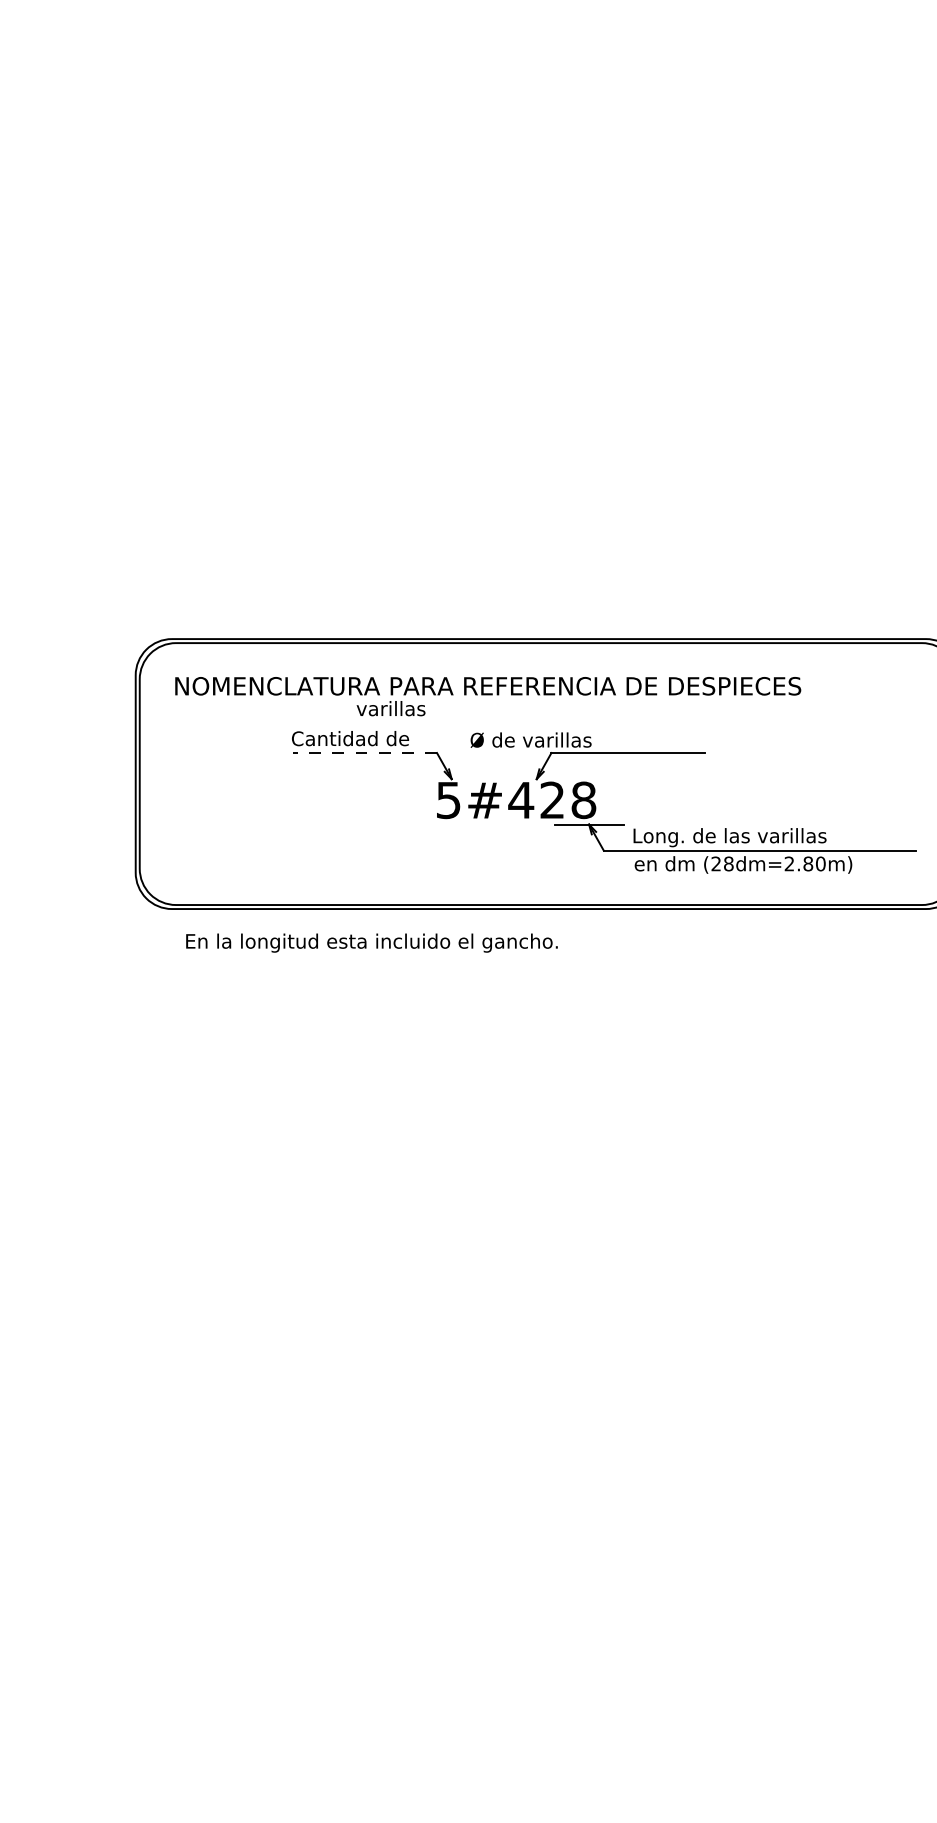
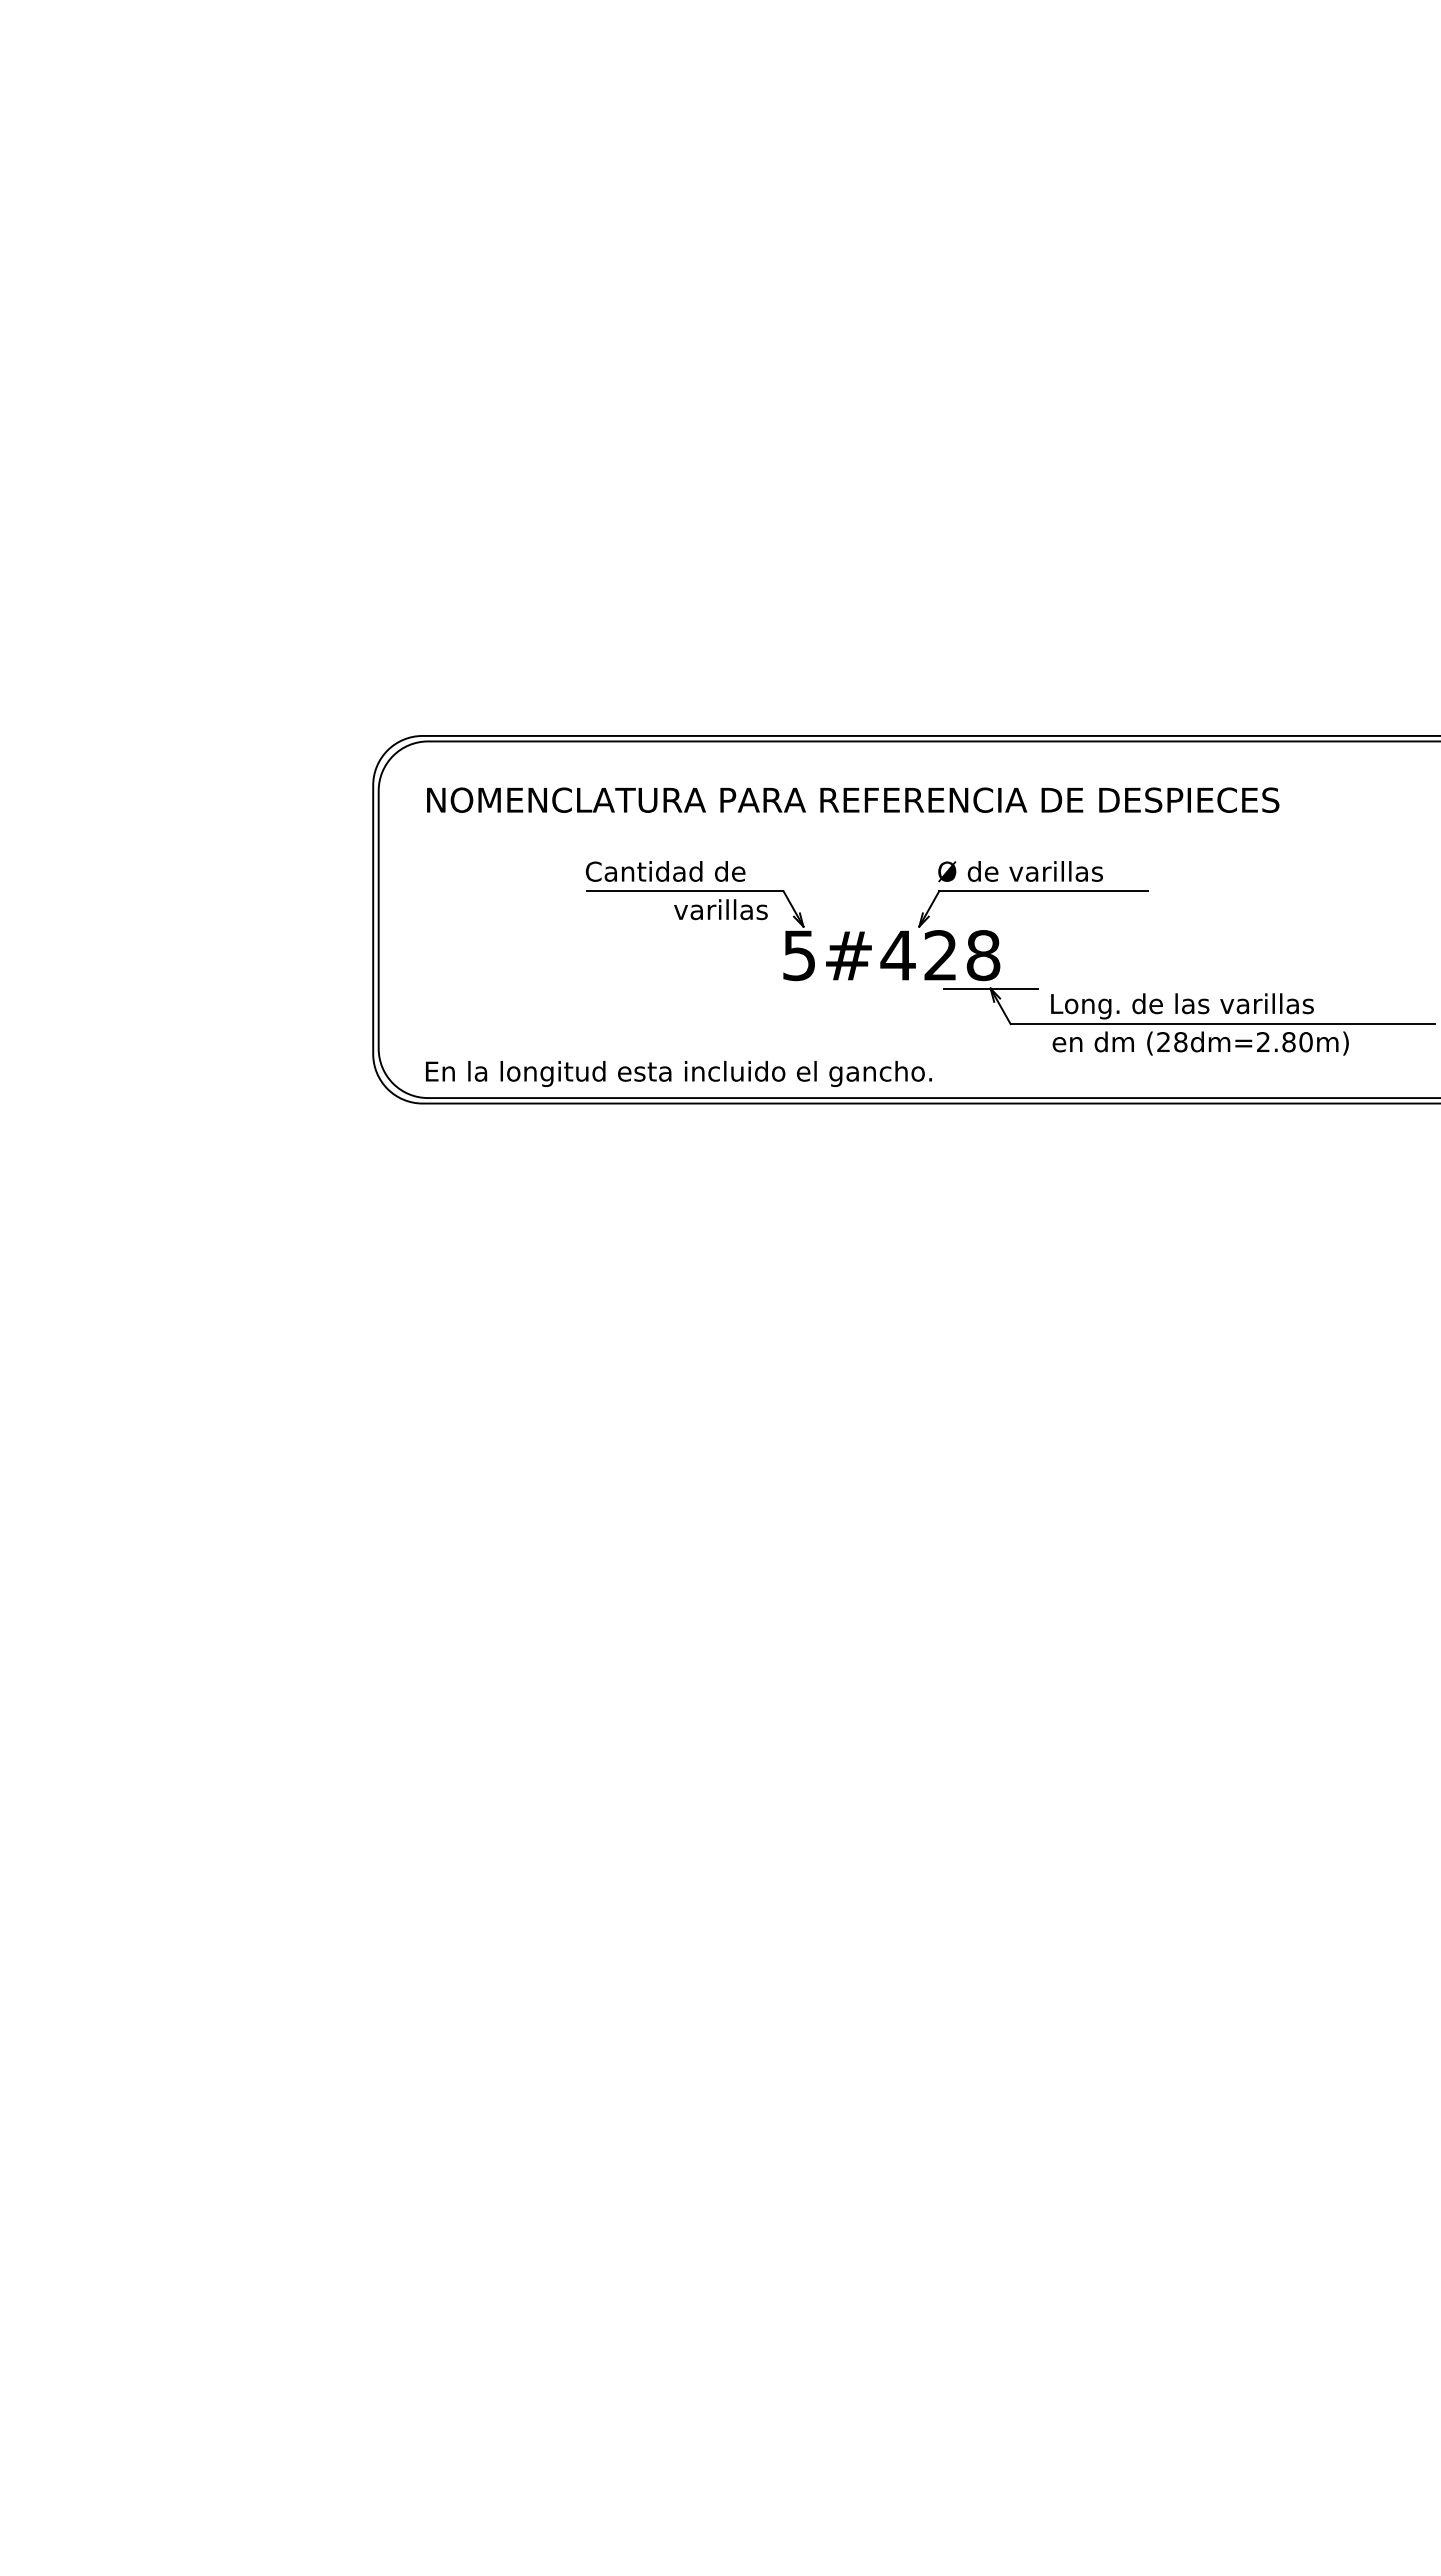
text: (390, 708) -> (720, 909), moved
text: (531, 740) -> (1020, 871), moved
line: (364, 753) -> (684, 891), dashed -> solid
text: (371, 942) -> (678, 1073), moved

